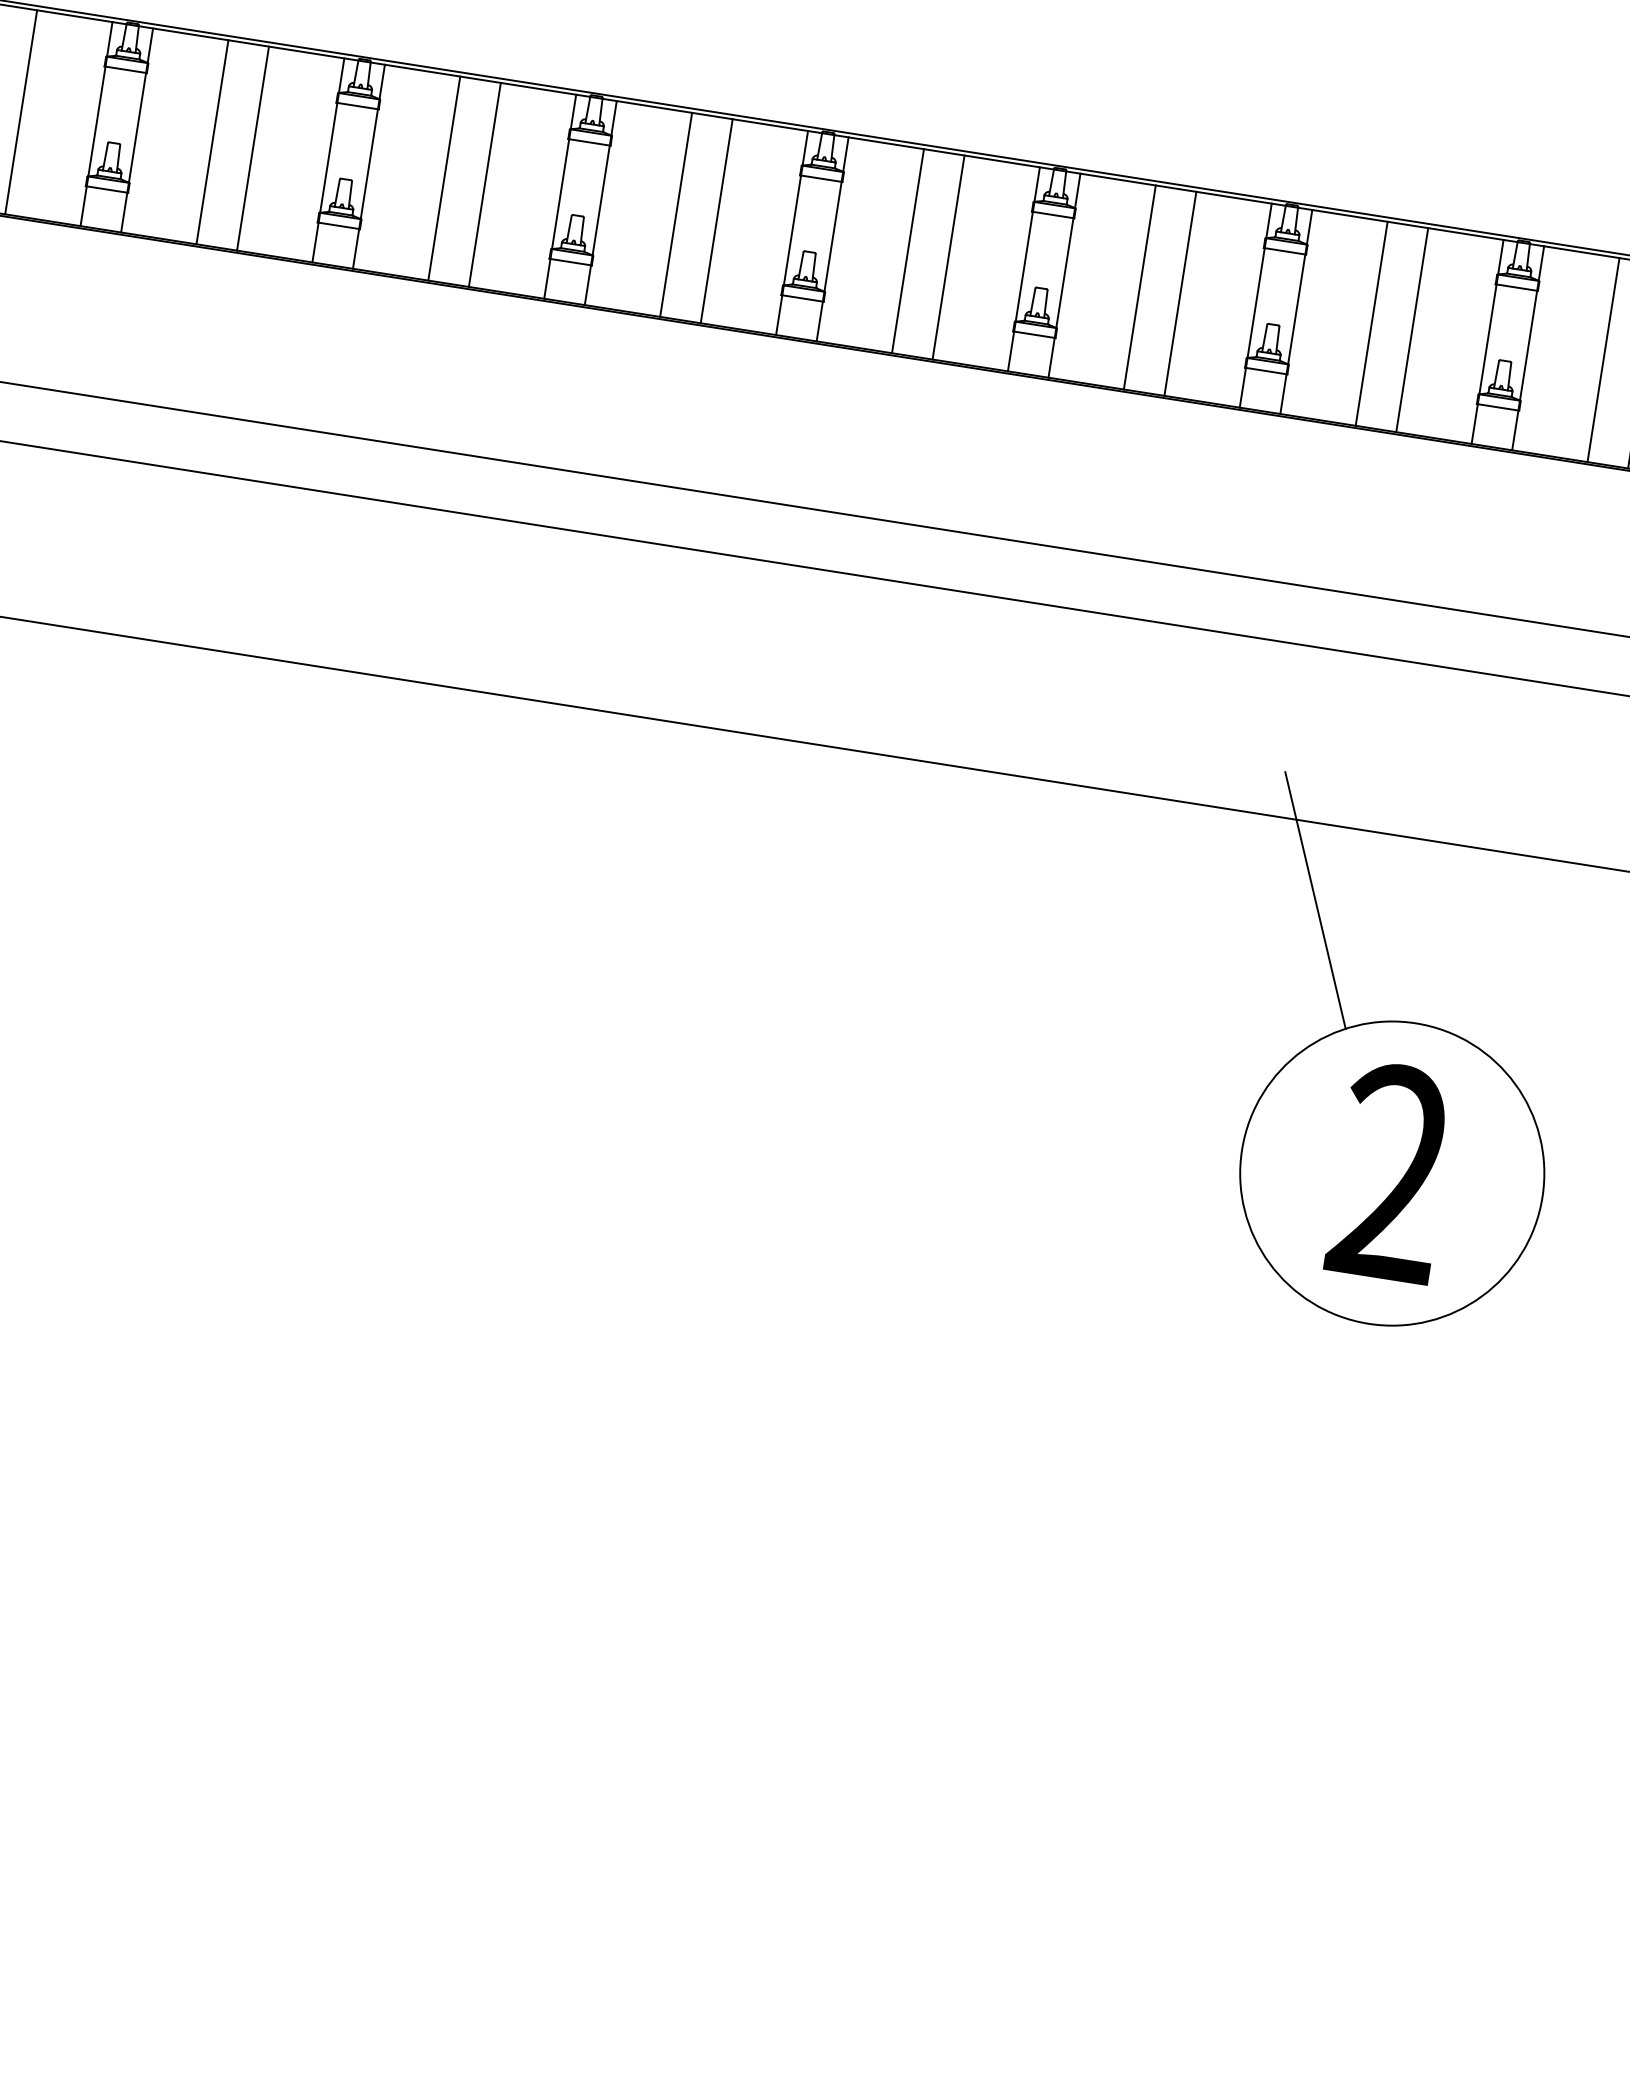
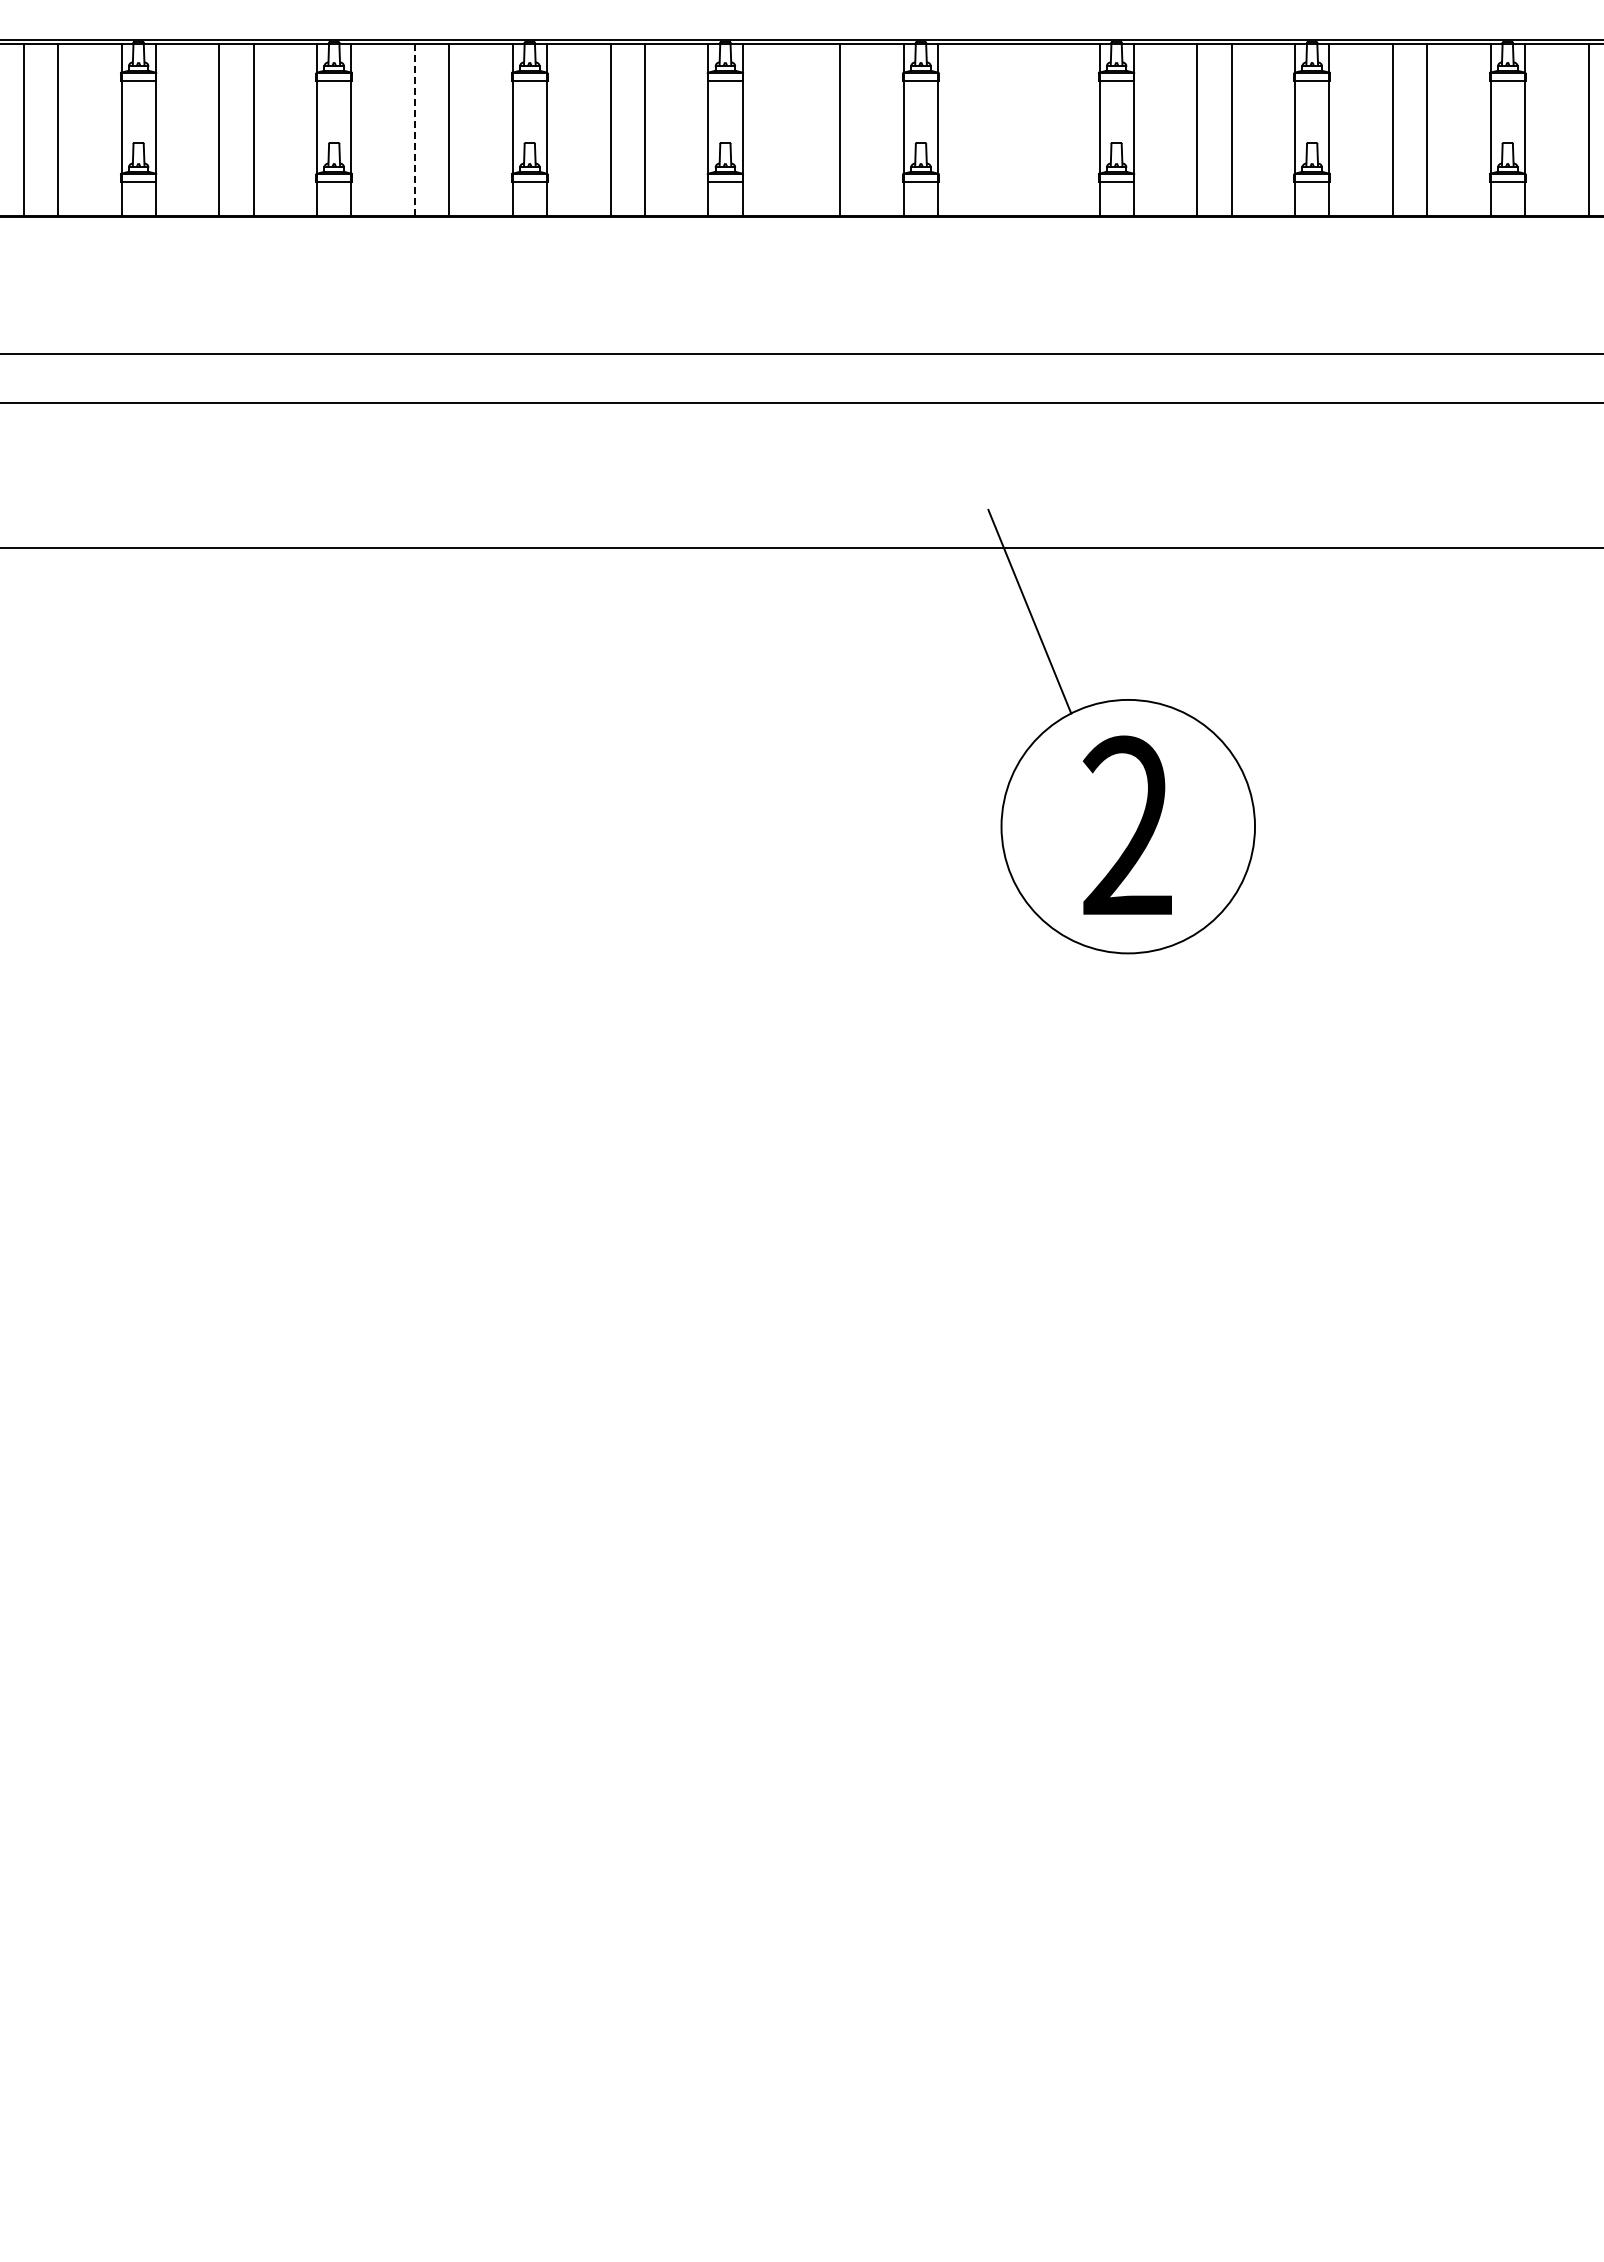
line: (675, 214) -> (414, 129), solid -> dashed
line: (1140, 287) -> (806, 129), removed
line: (1371, 323) -> (1001, 129), removed
line: (1411, 329) -> (1035, 129), removed

